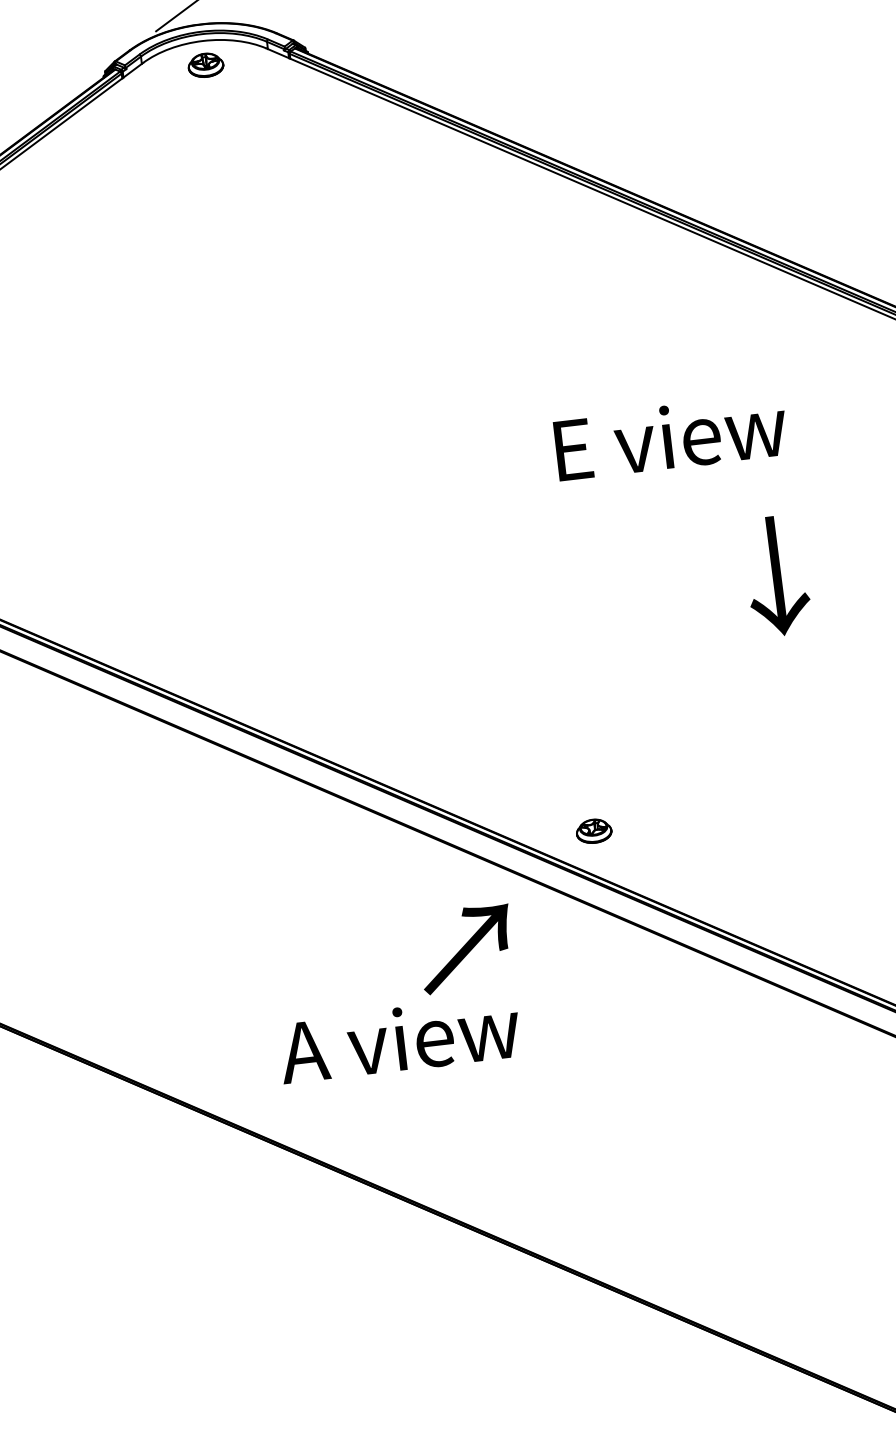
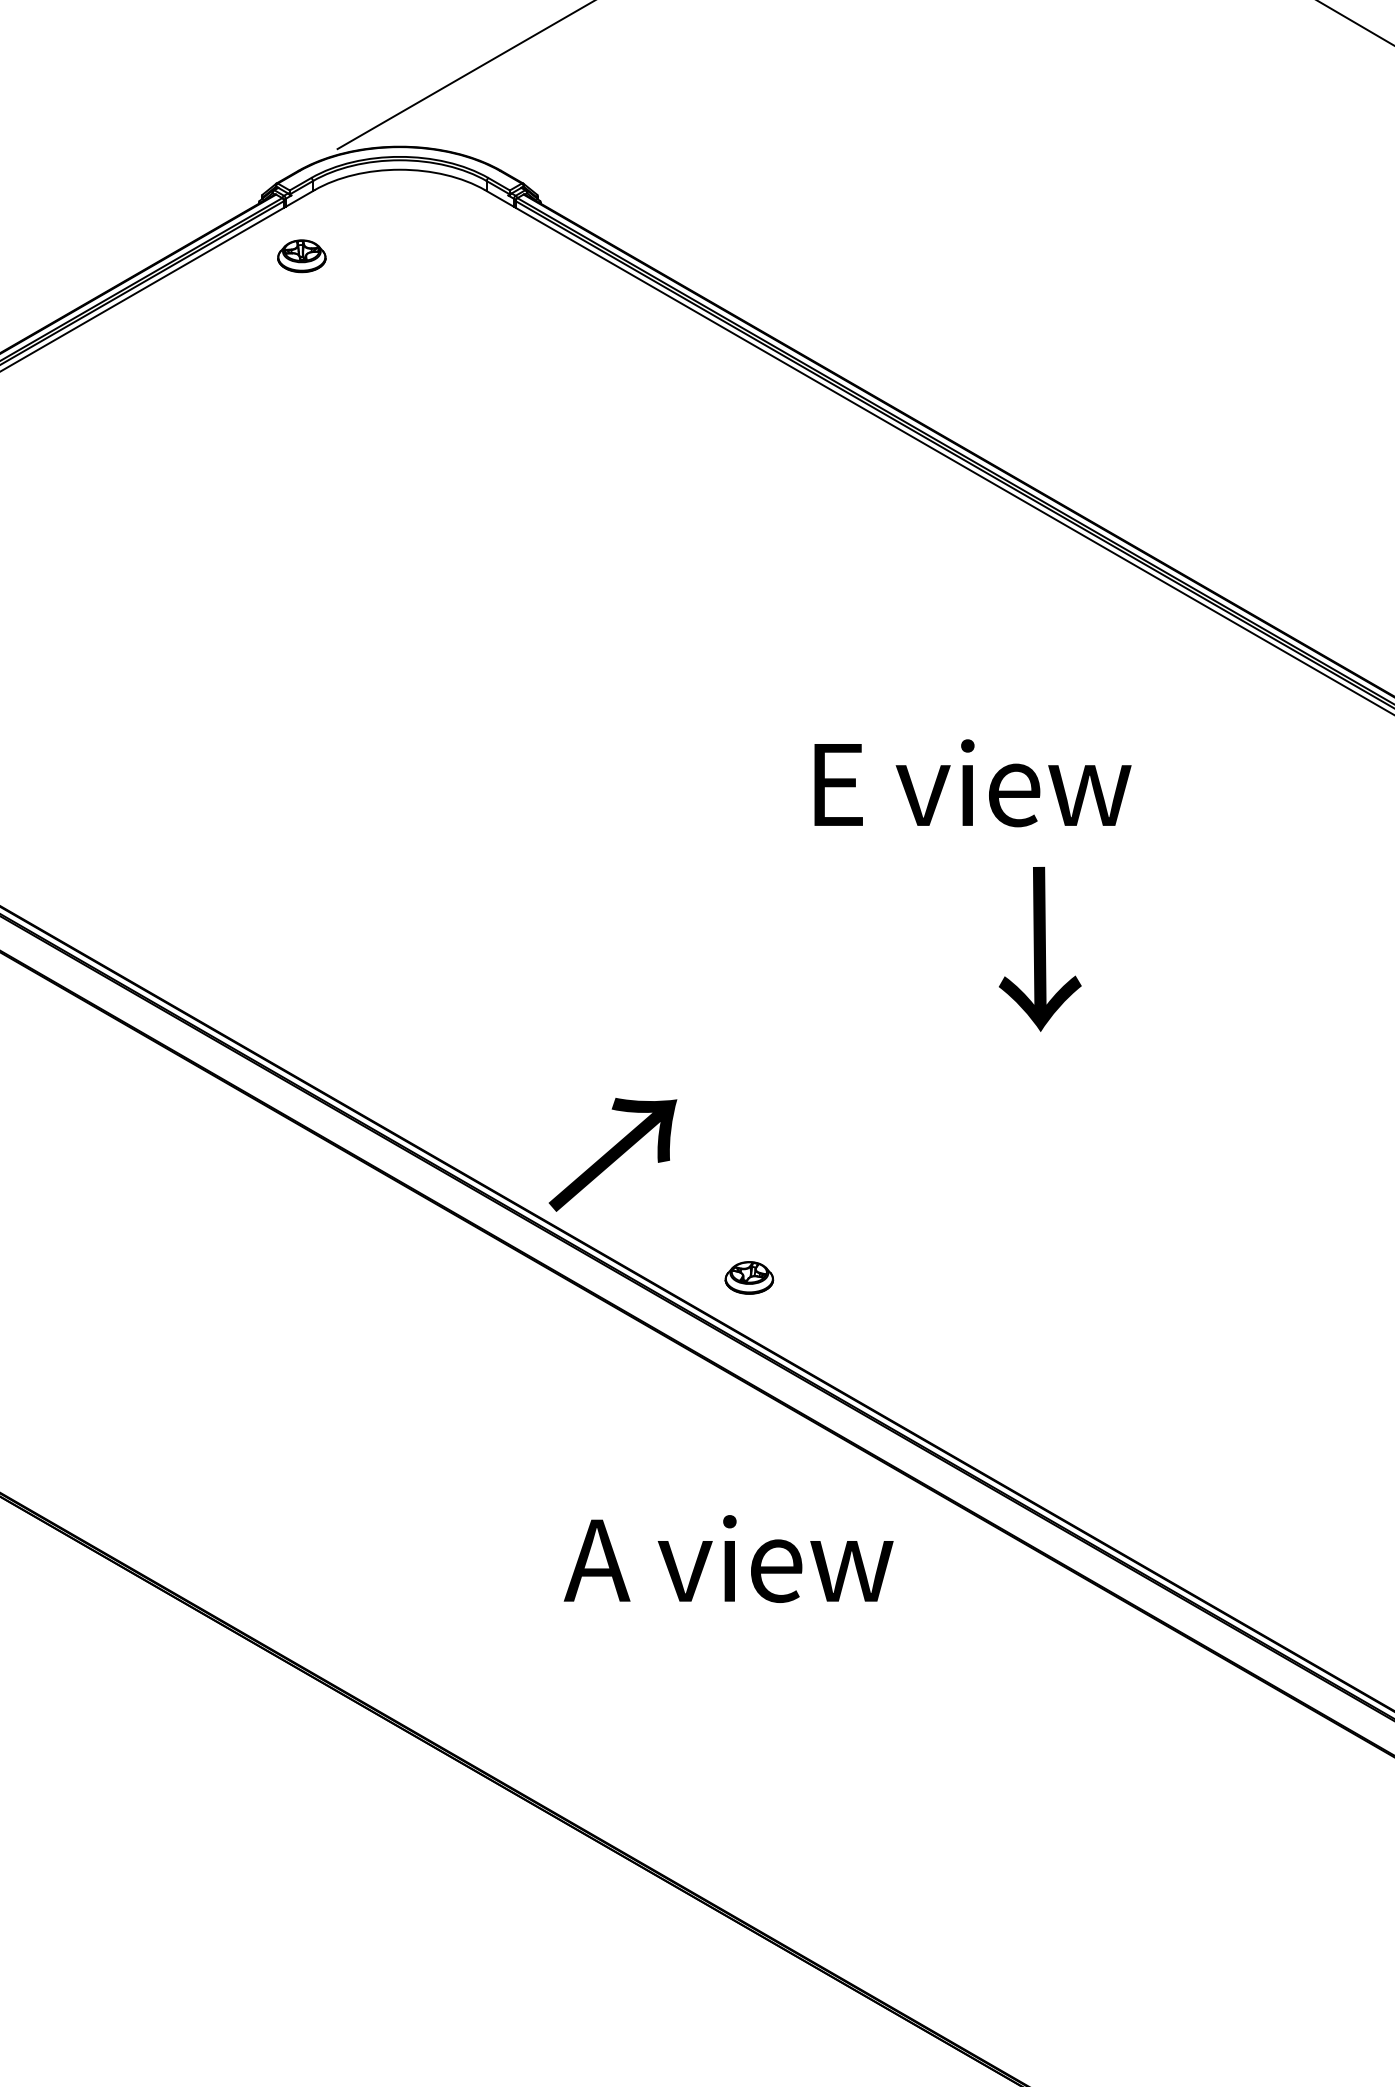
part: (205, 65) -> (301, 256), moved
text: (776, 576) -> (1039, 949), moved
part: (594, 830) -> (749, 1277), moved
text: (466, 948) -> (612, 1154), moved
text: (399, 1039) -> (728, 1558), moved

